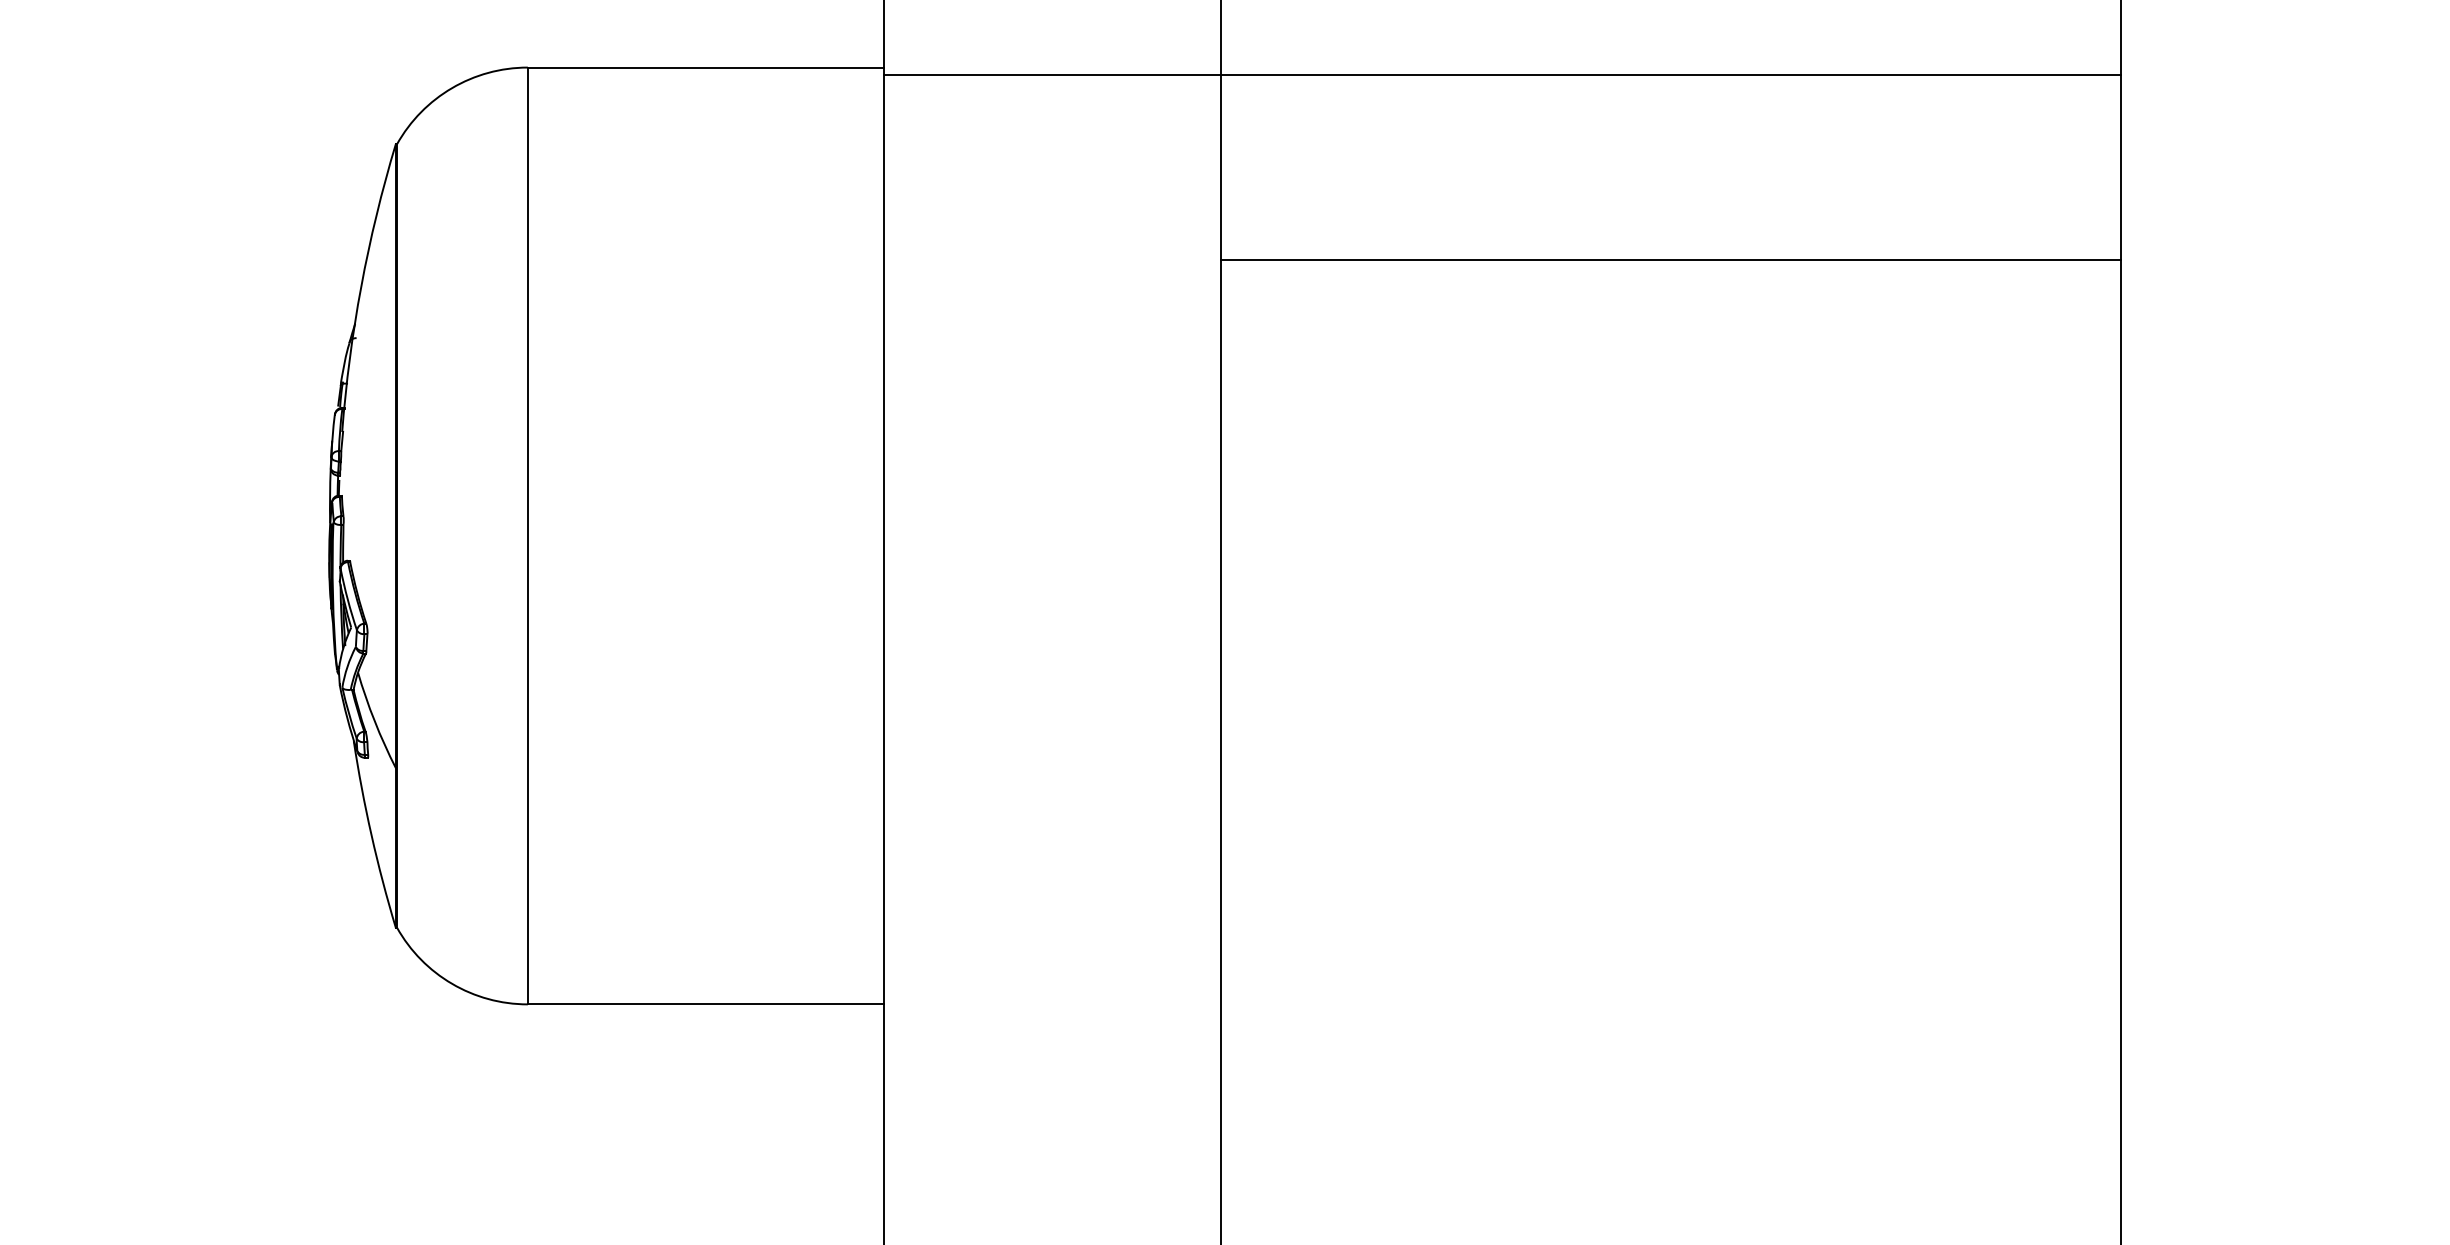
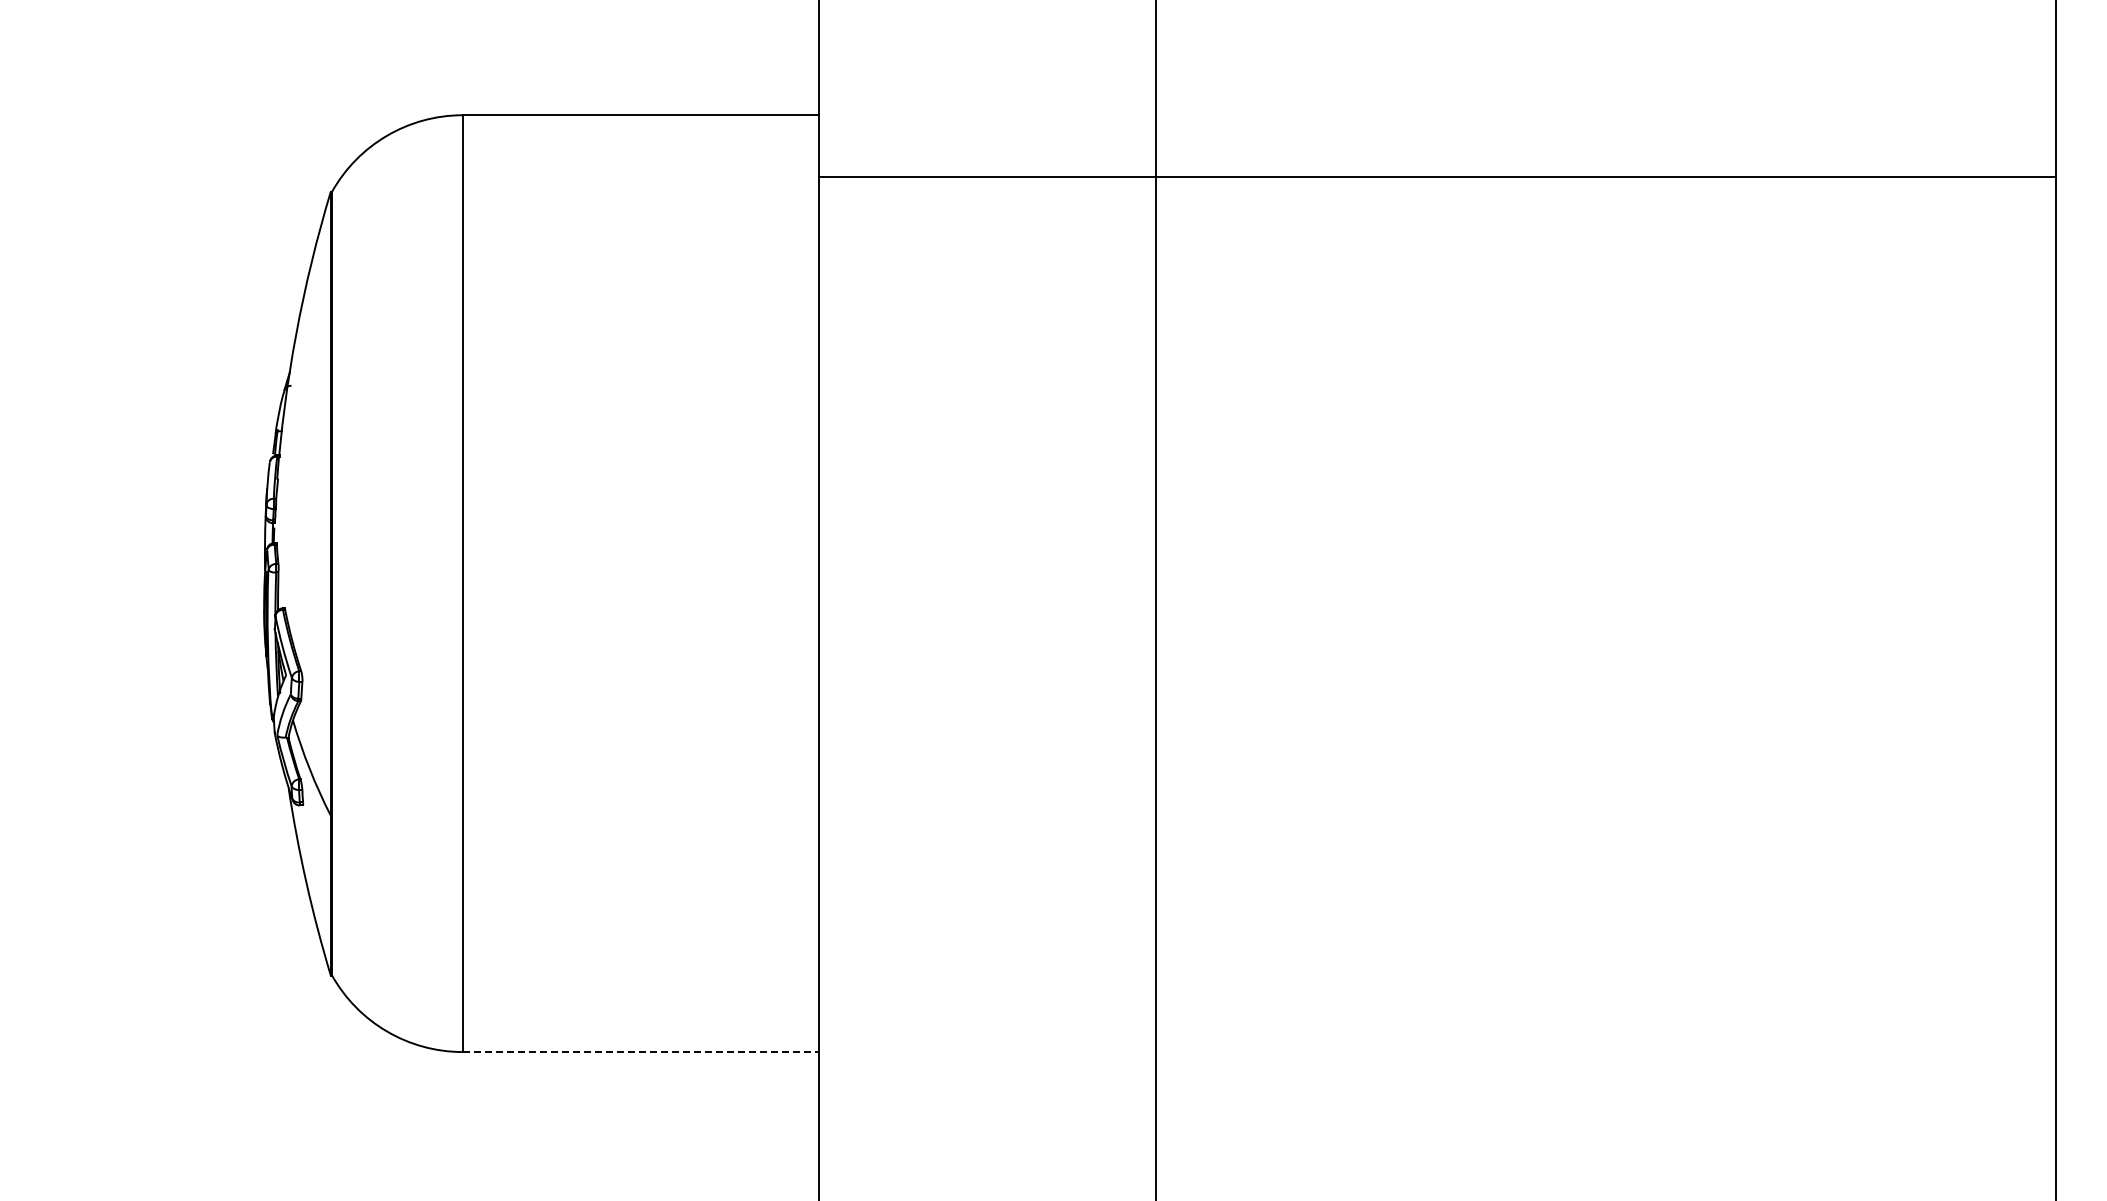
line: (1502, 74) -> (1437, 177), moved
line: (1670, 259) -> (1605, 307), removed
line: (706, 1004) -> (641, 1052), solid -> dashed

